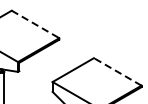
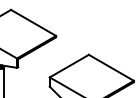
line: (35, 23) -> (33, 22), dashed -> solid
line: (117, 71) -> (111, 67), dashed -> solid

